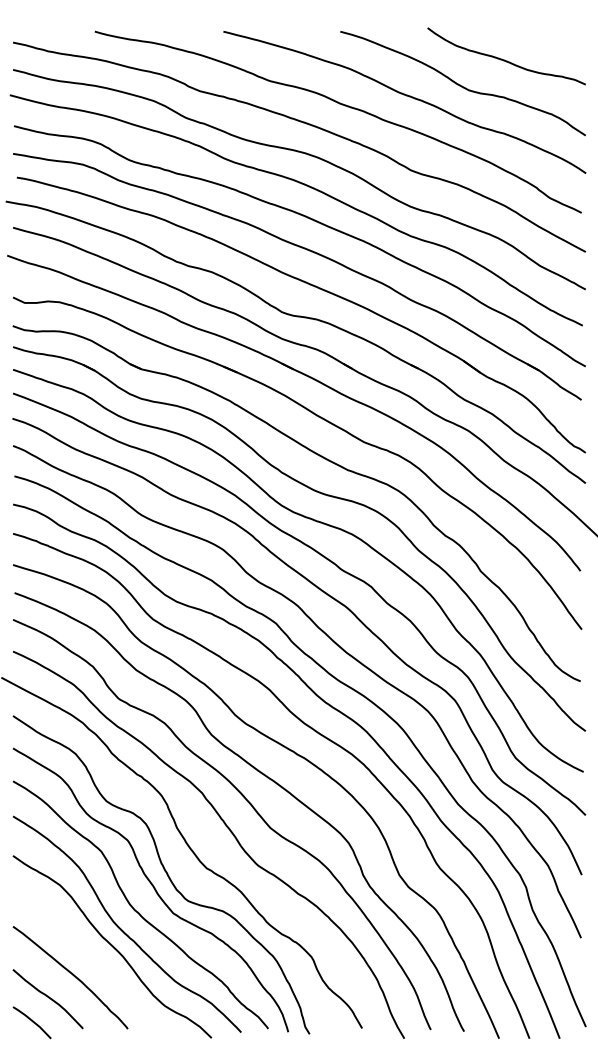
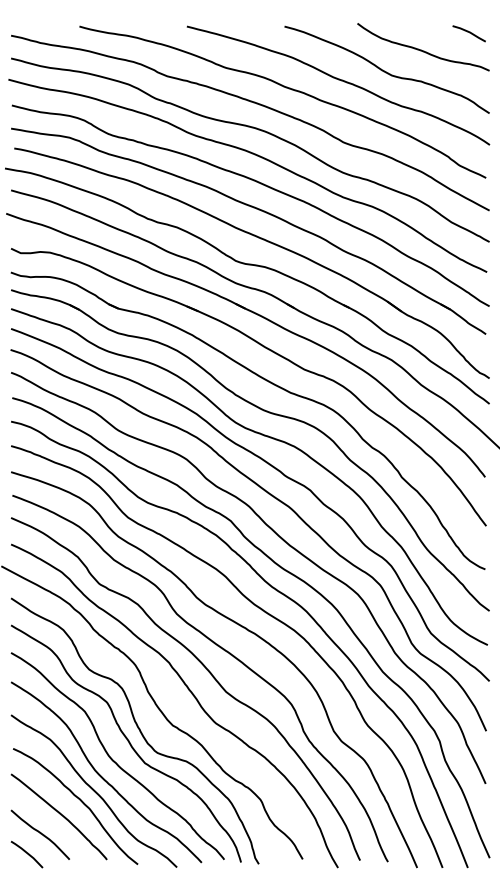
line: (561, 39) -> (469, 33), added
curve: (96, 959) -> (80, 801), added

